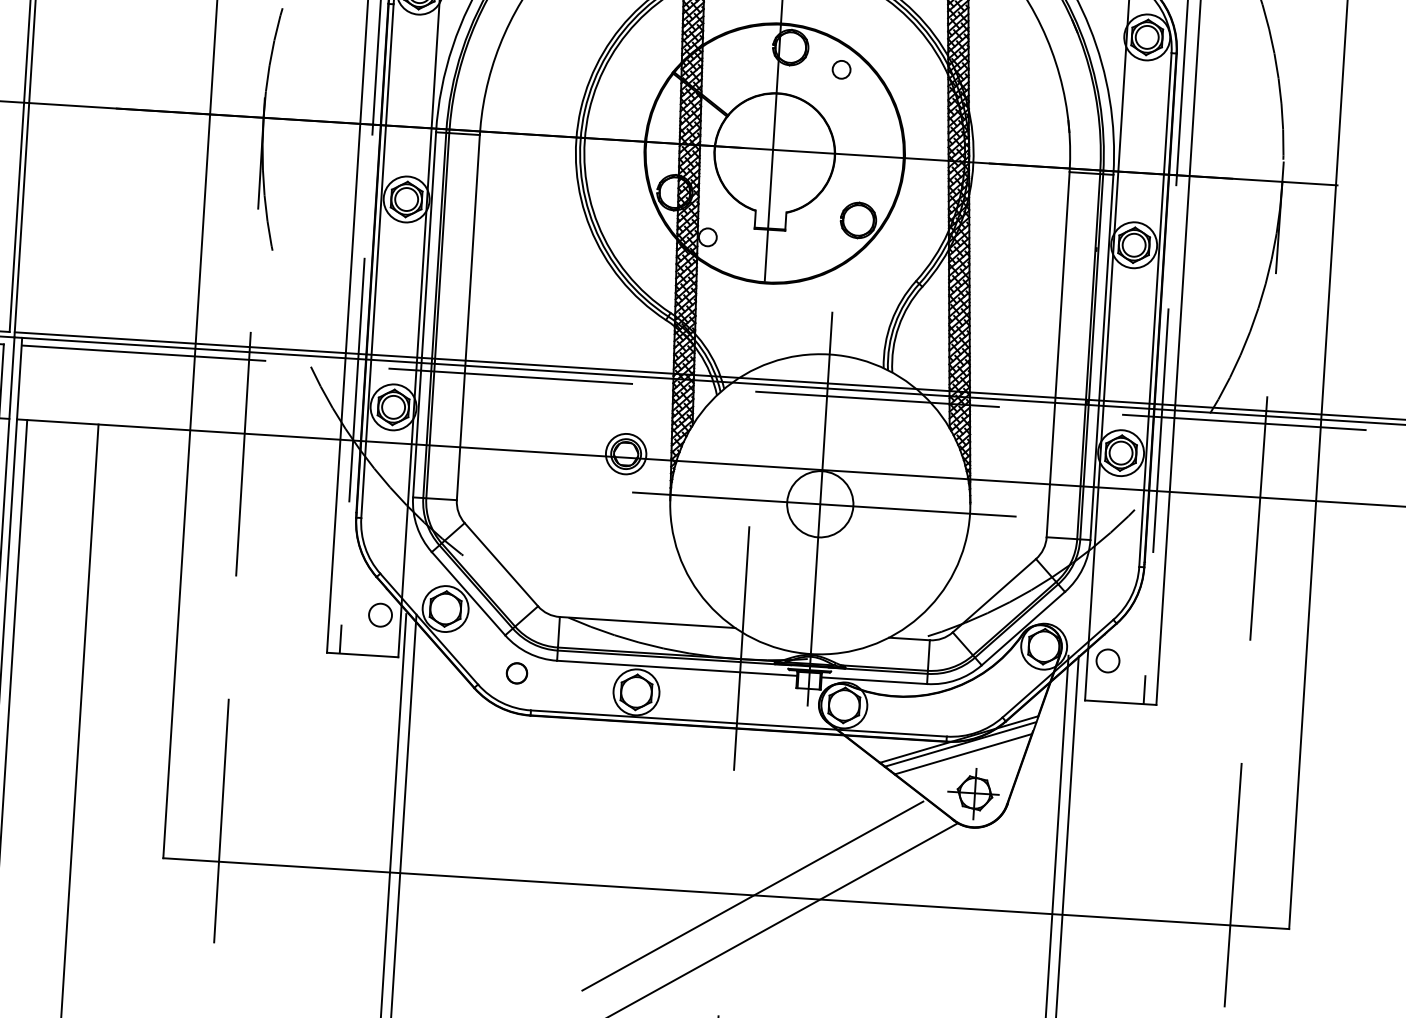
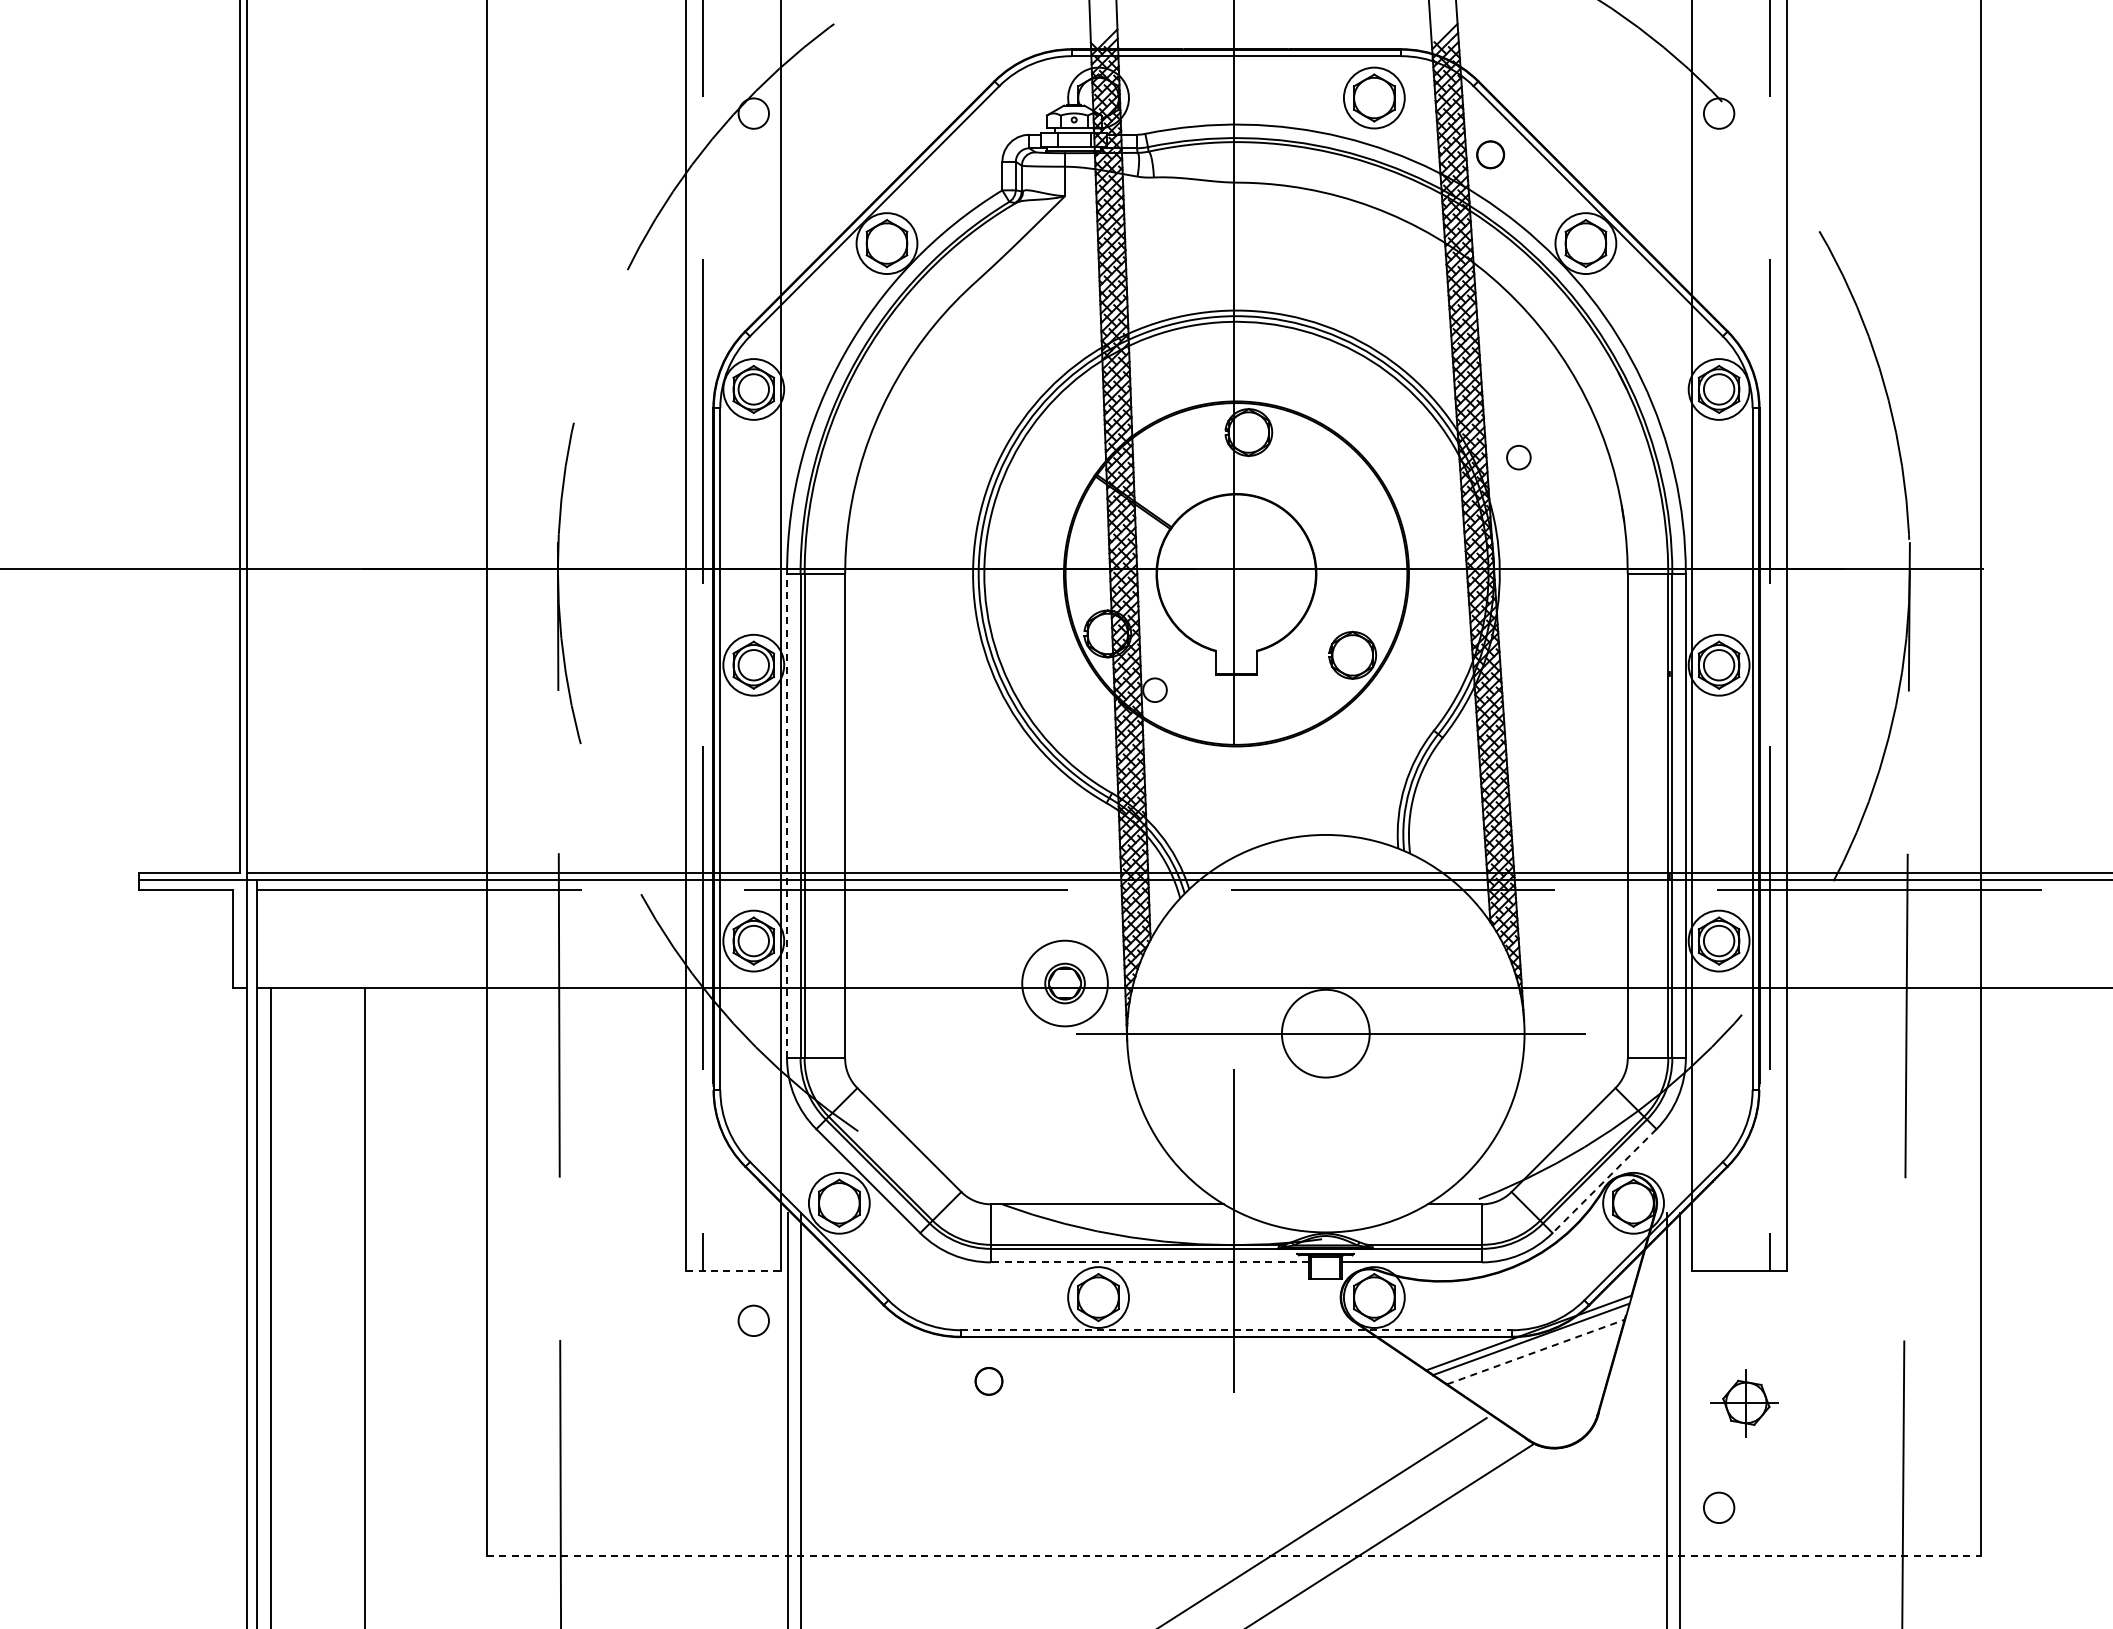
circle: (841, 69) -> (1518, 457), moved
line: (424, 314) -> (787, 815), solid -> dashed
circle: (625, 454) -> (1064, 983), size x1.6
line: (819, 509) -> (1325, 1040), removed
circle: (380, 614) -> (753, 1320), moved
line: (1023, 628) -> (1604, 1181), solid -> dashed
line: (363, 654) -> (734, 1270), solid -> dashed
circle: (1108, 660) -> (1719, 1507), moved
line: (676, 668) -> (1149, 1262), solid -> dashed
circle: (516, 673) -> (988, 1381), moved
line: (738, 723) -> (1236, 1330), solid -> dashed
line: (963, 753) -> (1536, 1351), solid -> dashed
part: (973, 793) -> (1744, 1403), moved
line: (725, 893) -> (1233, 1556), solid -> dashed

